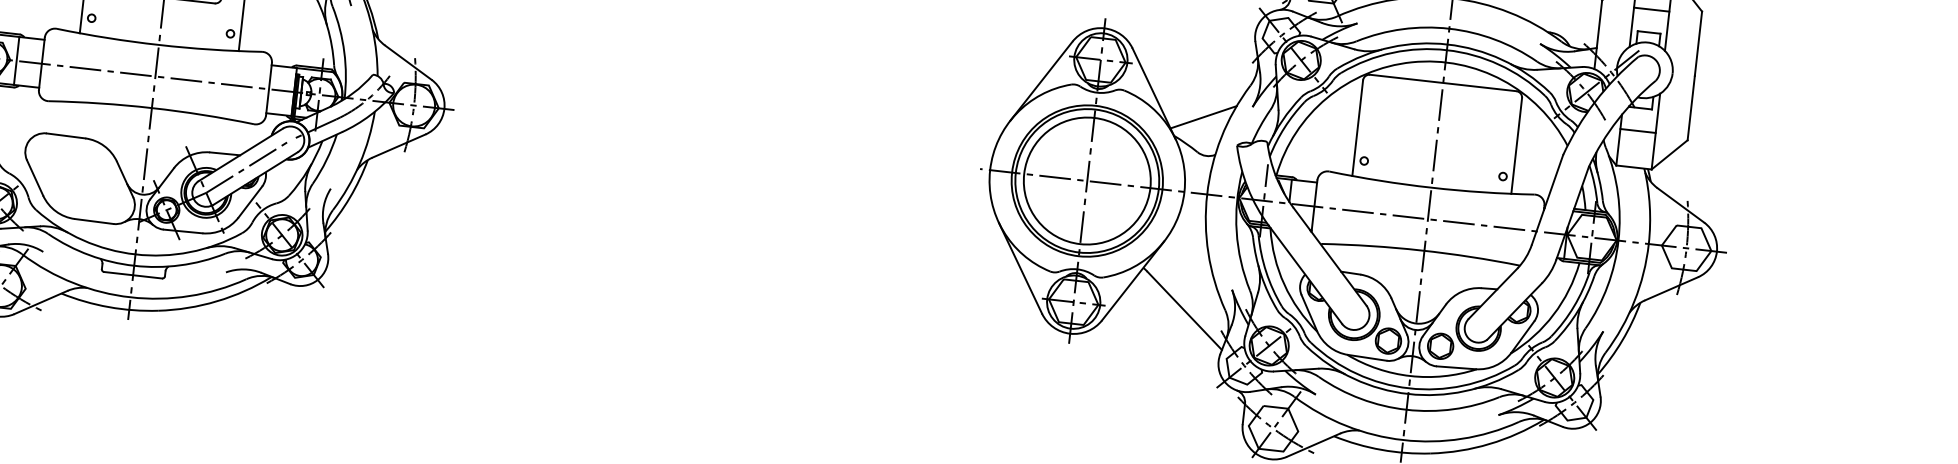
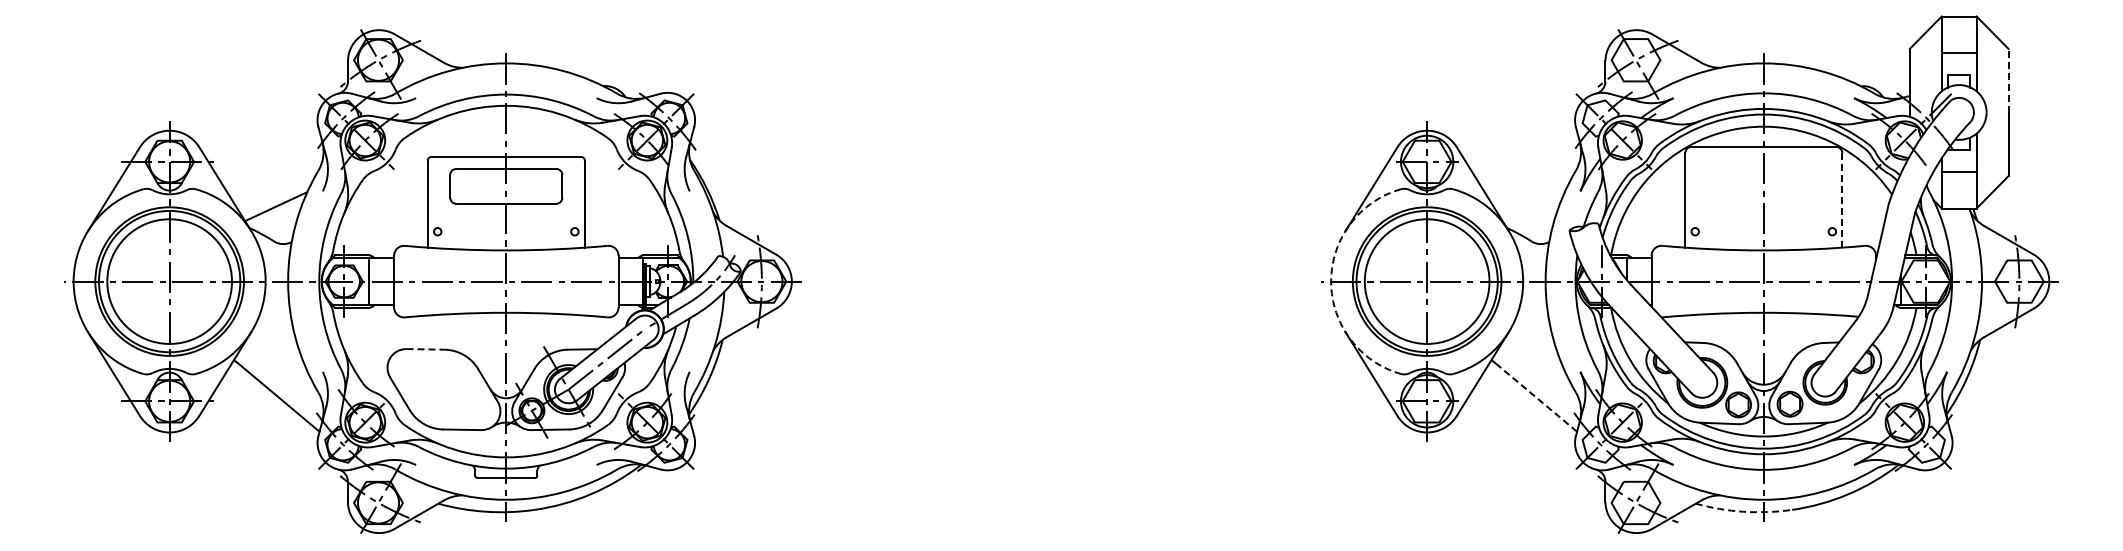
line: (1698, 43) -> (2008, 80), solid -> dashed
line: (1203, 117) -> (1533, 206), removed
line: (66, 136) -> (426, 349), solid -> dashed
line: (1516, 145) -> (1842, 199), solid -> dashed
arc: (990, 170) -> (1331, 281), solid -> dashed
line: (1184, 310) -> (1536, 397), solid -> dashed
arc: (1381, 449) -> (1743, 511), solid -> dashed

